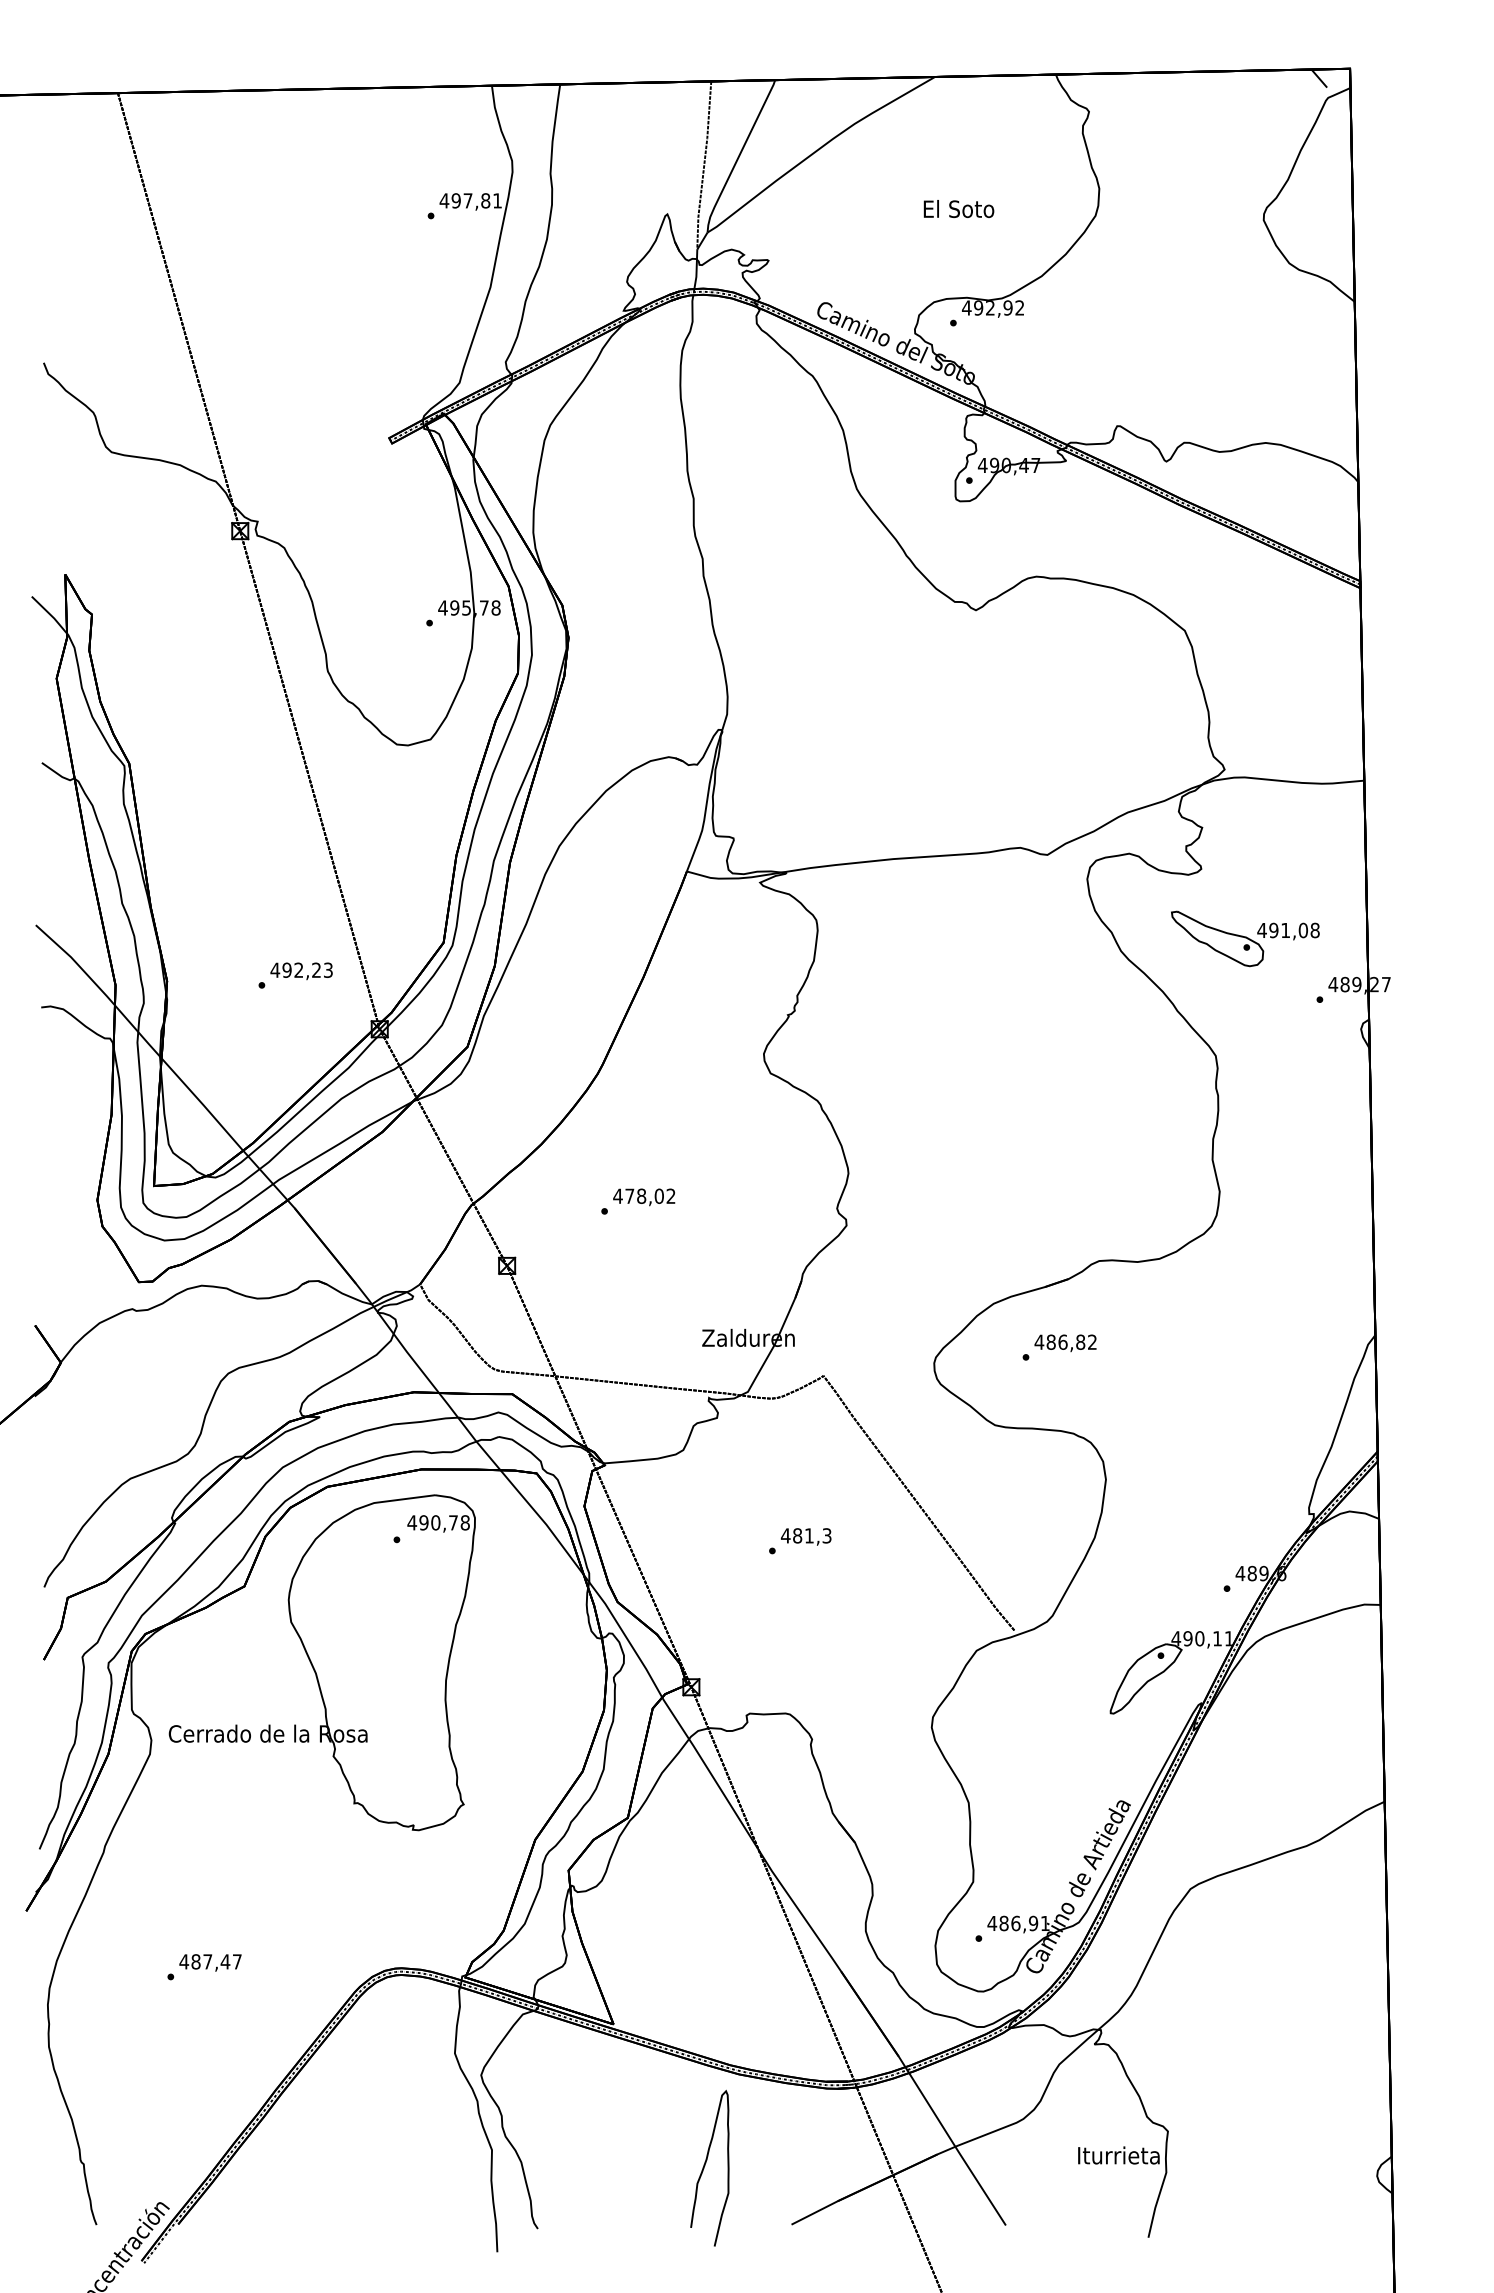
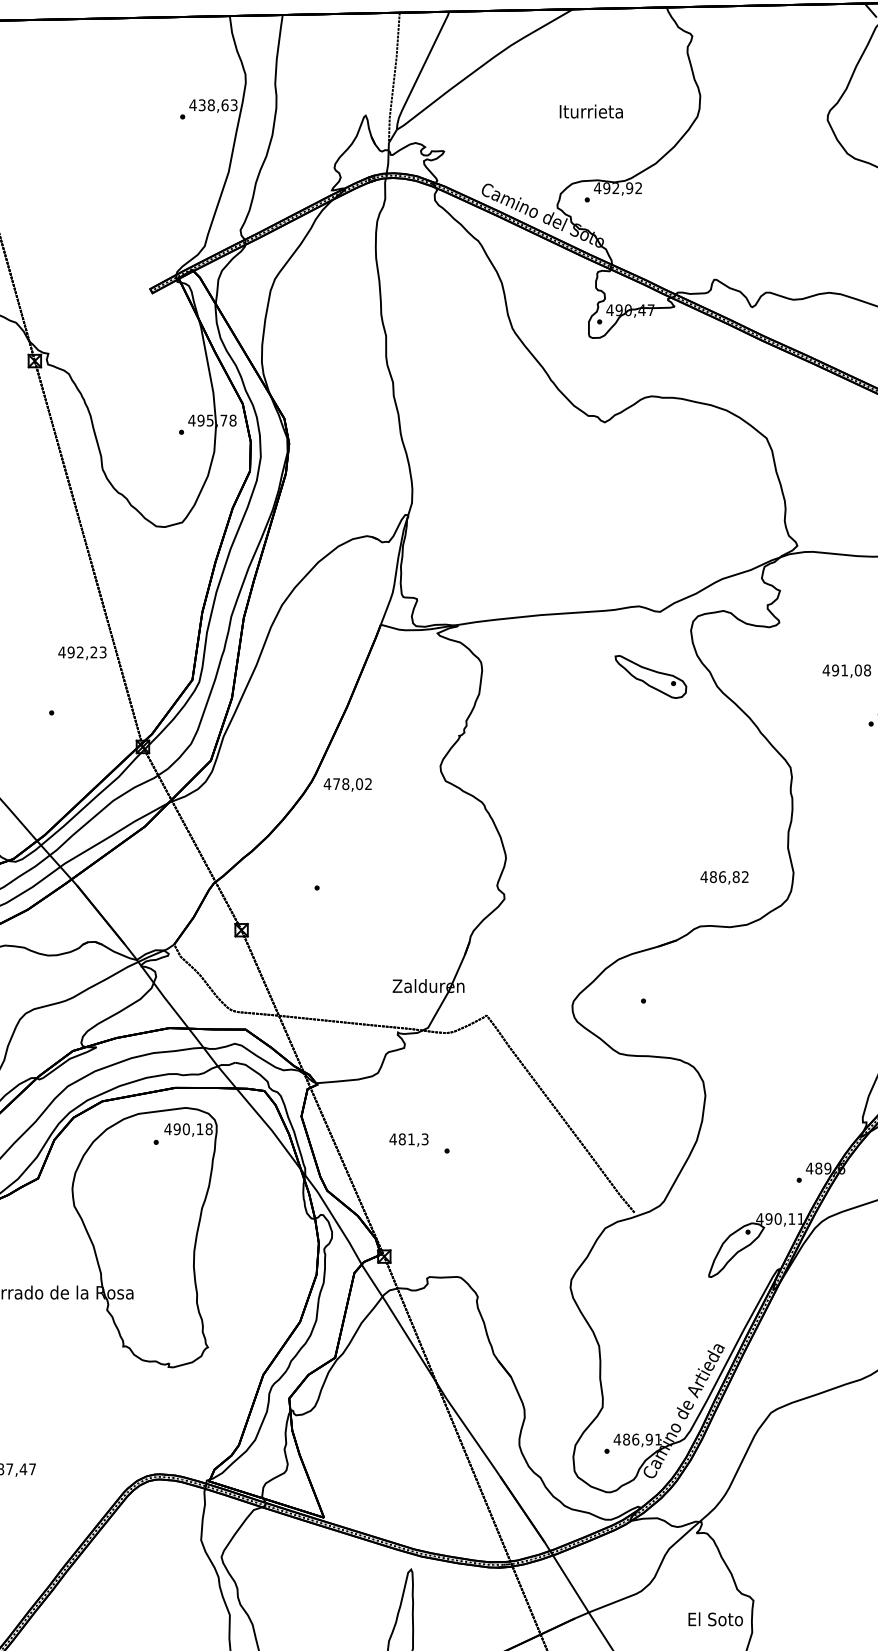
text: (476, 200) -> (217, 104), 497,81 -> 438,63
text: (958, 209) -> (591, 111), El Soto -> Iturrieta
part: (1217, 938) -> (650, 676), moved
text: (301, 971) -> (82, 653), moved
text: (644, 1197) -> (348, 785), moved
text: (1065, 1342) -> (724, 877), moved
text: (453, 1522) -> (200, 1128), 490,78 -> 490,18
text: (806, 1536) -> (409, 1139), moved
text: (1118, 2155) -> (715, 1619), Iturrieta -> El Soto

